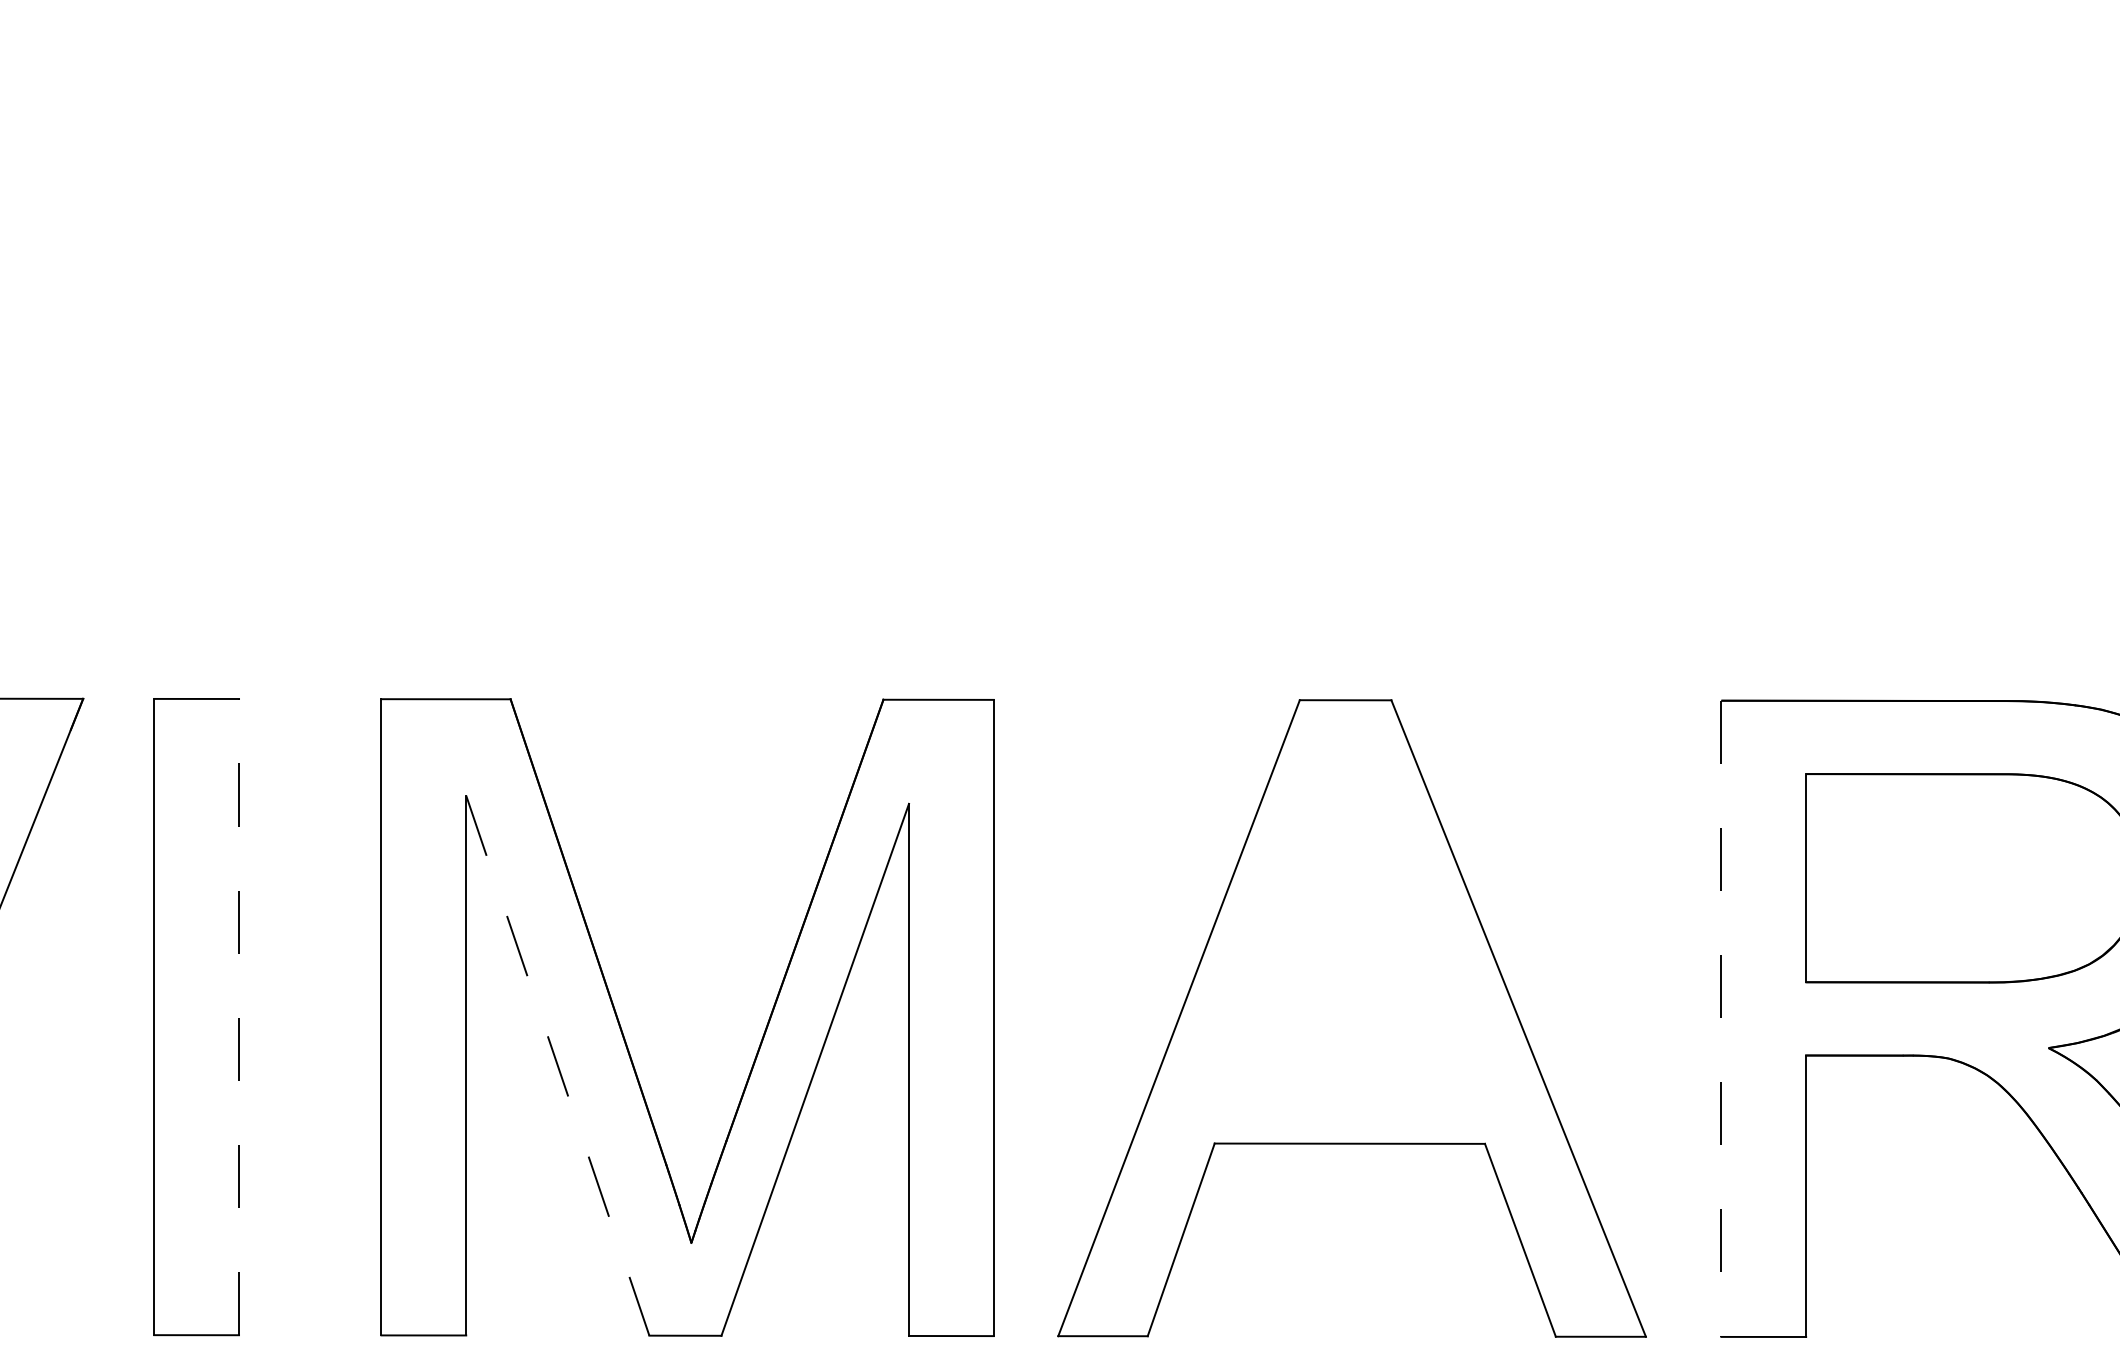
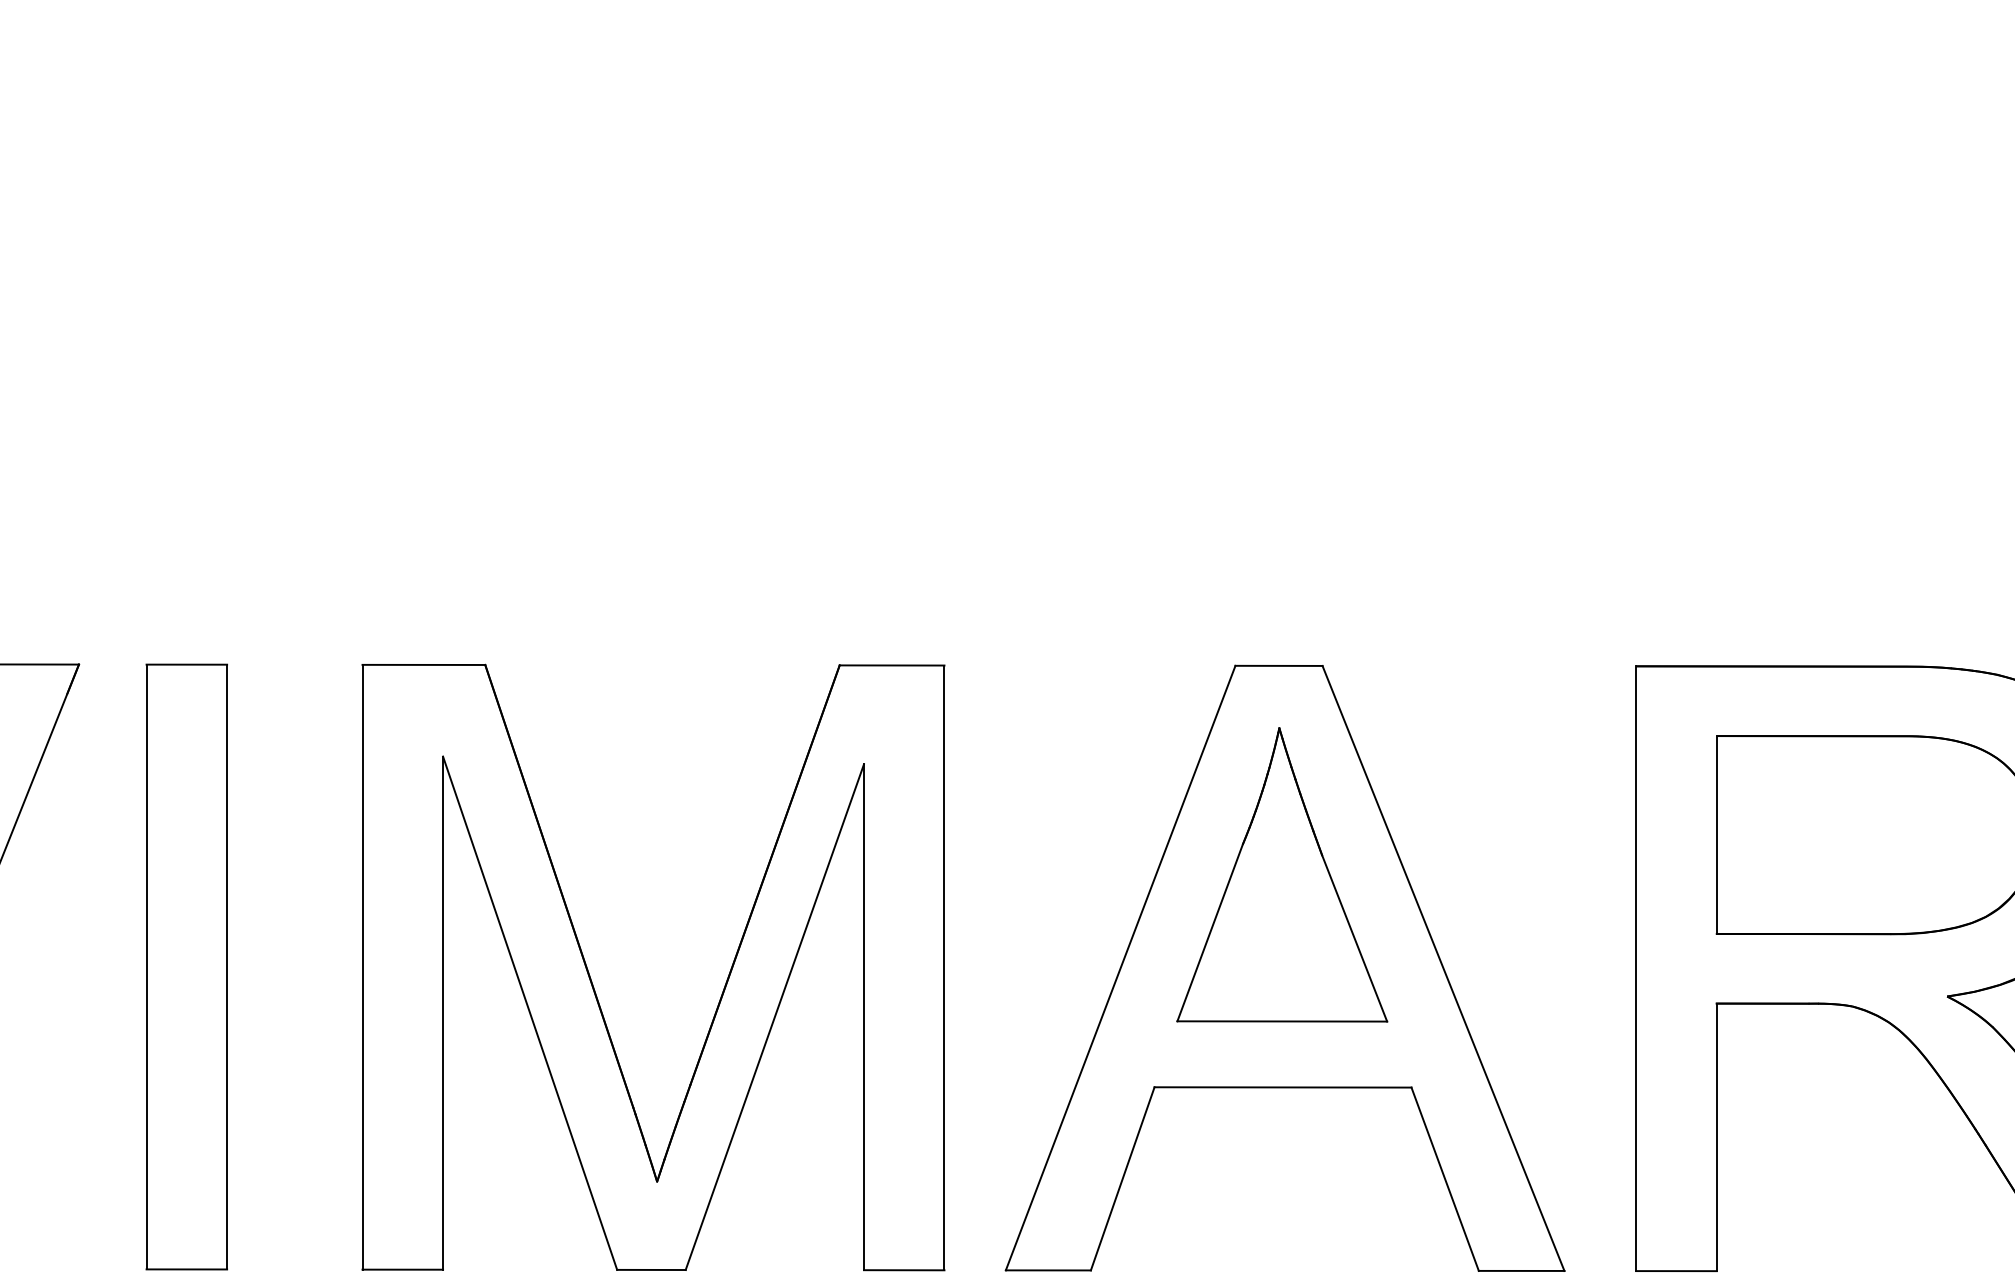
part: (1349, 919) -> (1282, 874), added
line: (239, 1016) -> (227, 966), dashed -> solid
line: (1721, 1019) -> (1636, 969), dashed -> solid
line: (558, 1065) -> (530, 1013), dashed -> solid

